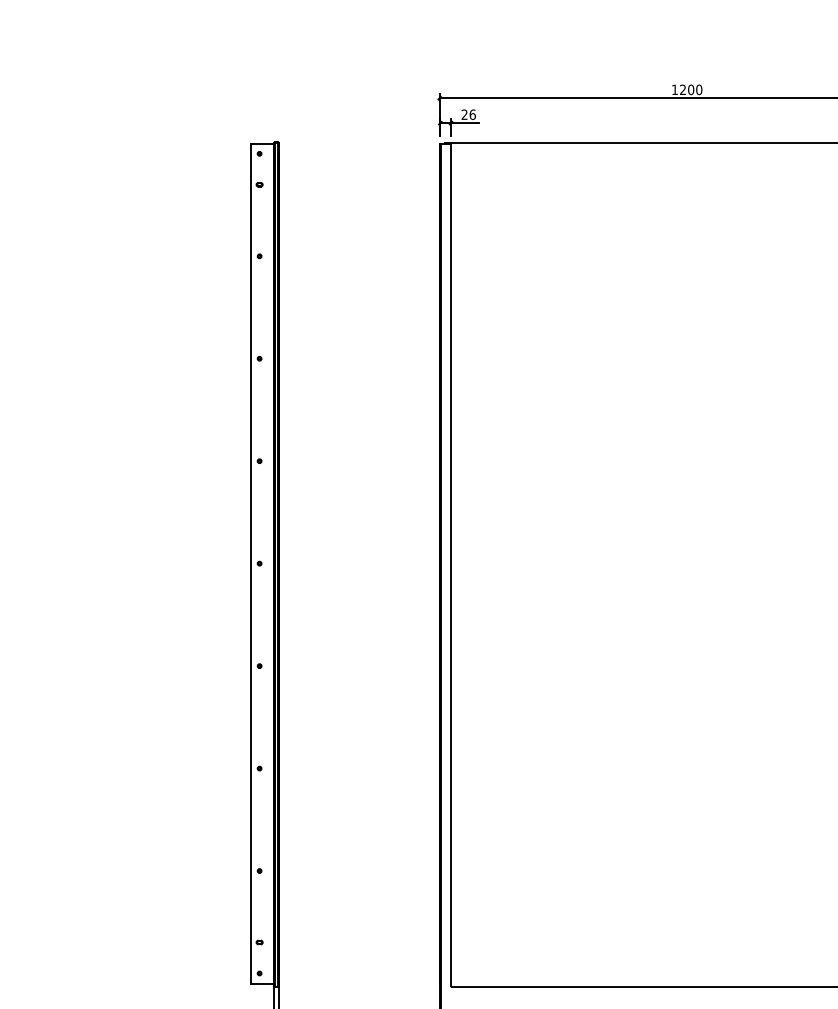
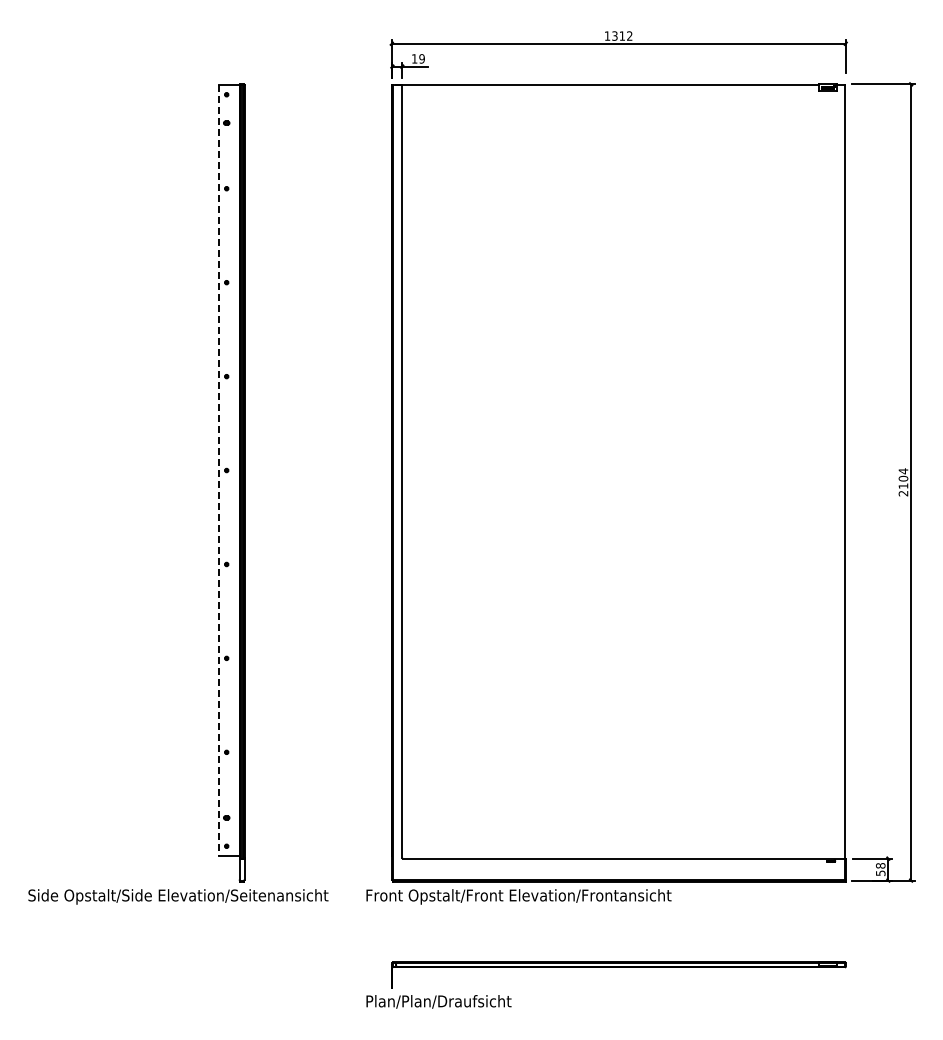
text: (691, 89) -> (622, 35), 1200 -> 1312
text: (468, 114) -> (418, 58), 26 -> 19
line: (251, 564) -> (219, 471), solid -> dashed

